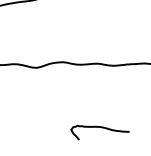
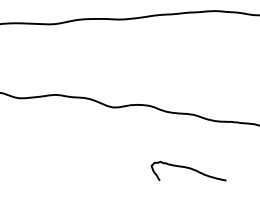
curve: (100, 127) -> (189, 169), moved

